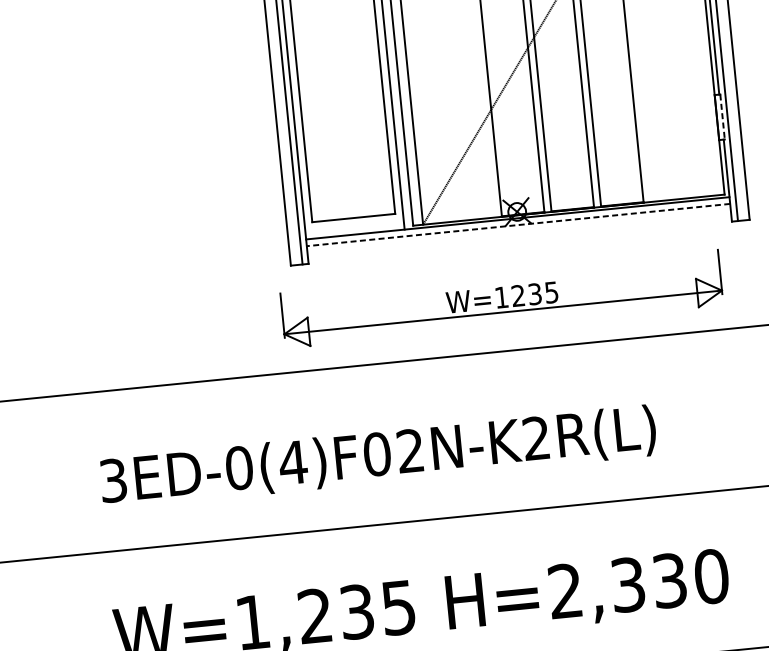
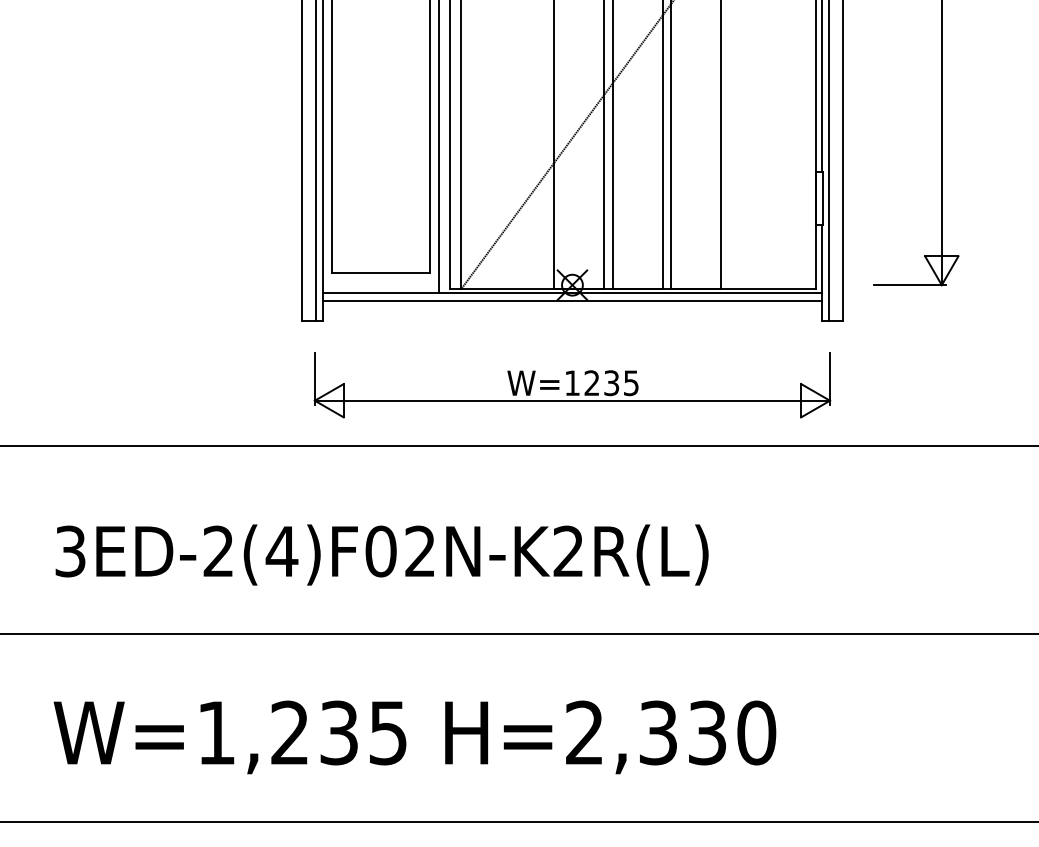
line: (722, 117) -> (822, 198), dashed -> solid
line: (517, 225) -> (571, 300), dashed -> solid
part: (501, 299) -> (572, 385), moved
text: (239, 468) -> (218, 551), 3ED-0(4)F02N-K2R(L) -> 3ED-2(4)F02N-K2R(L)

